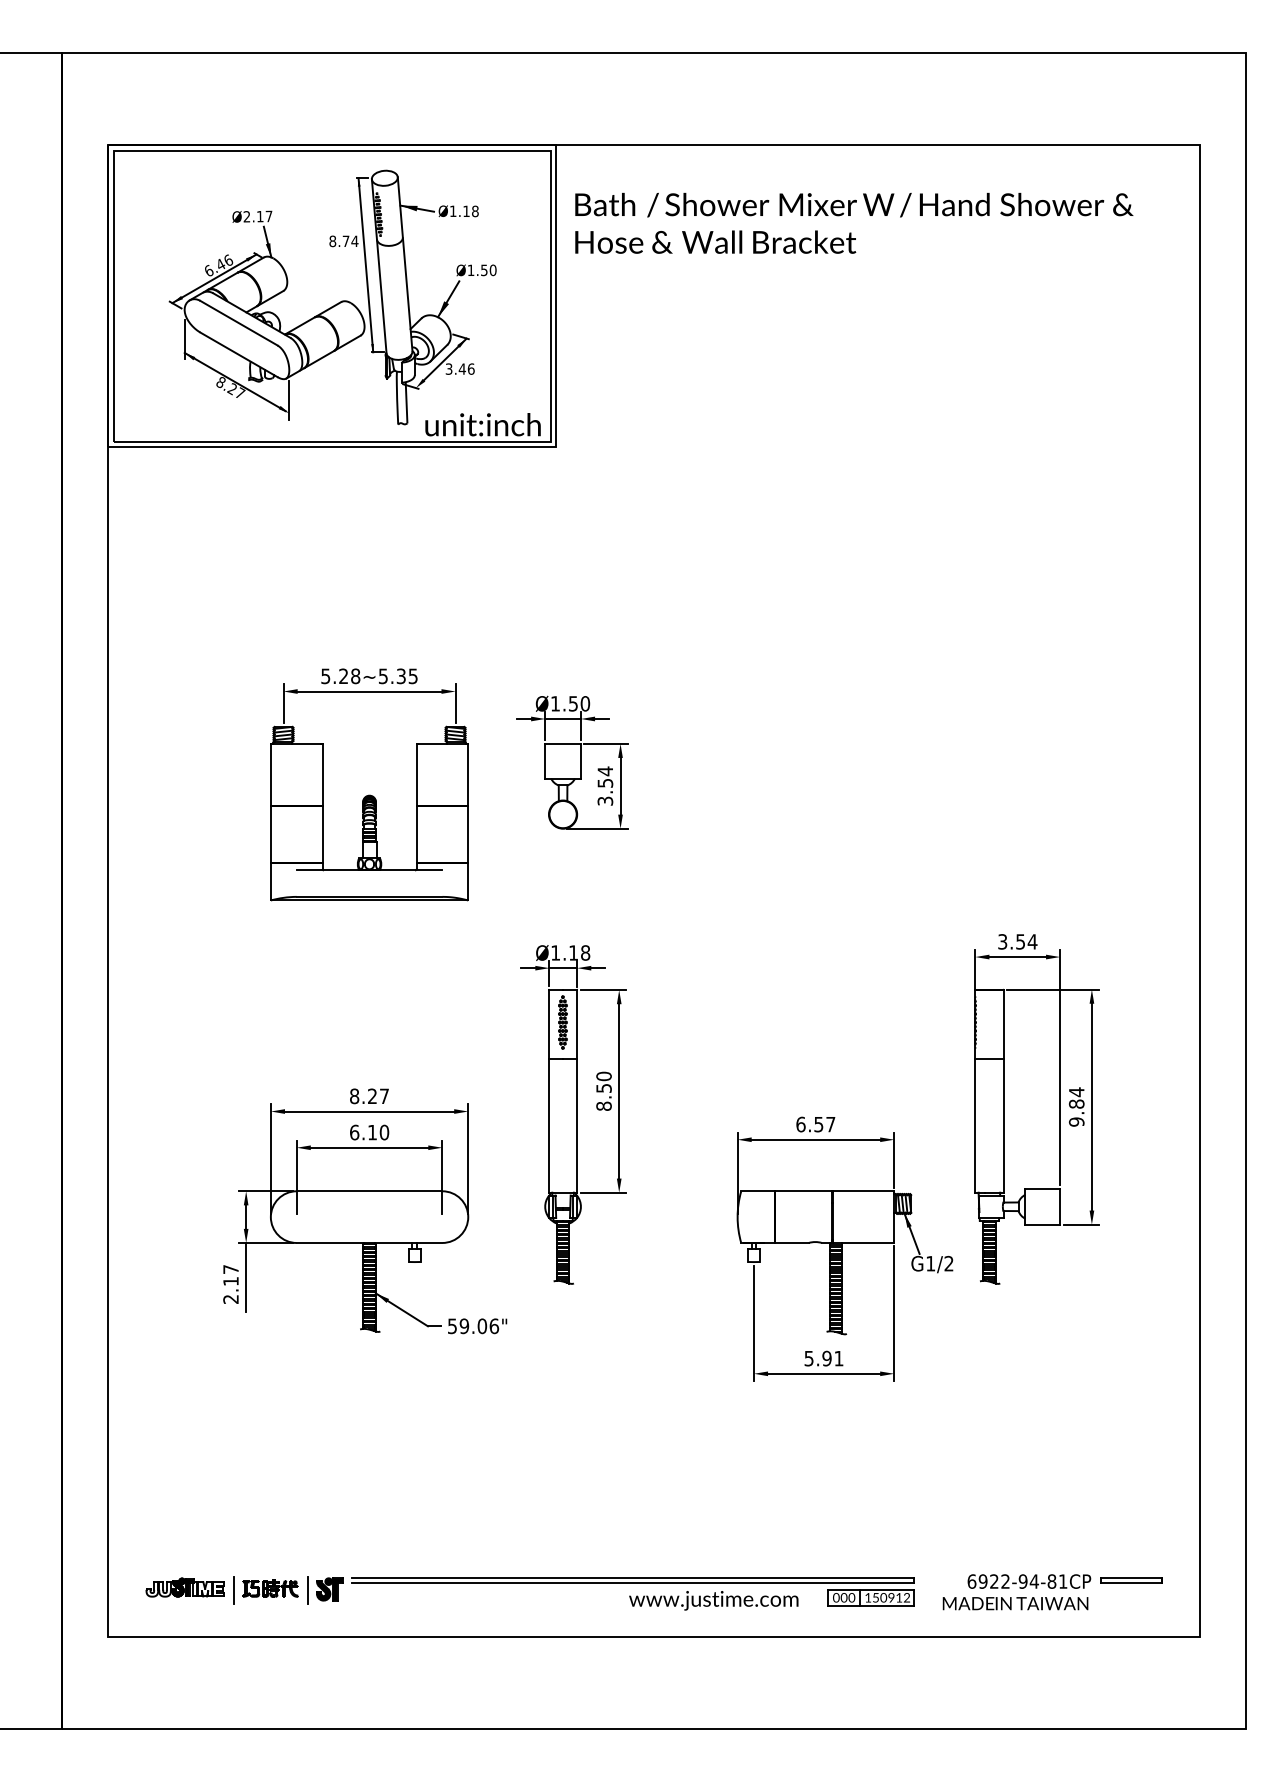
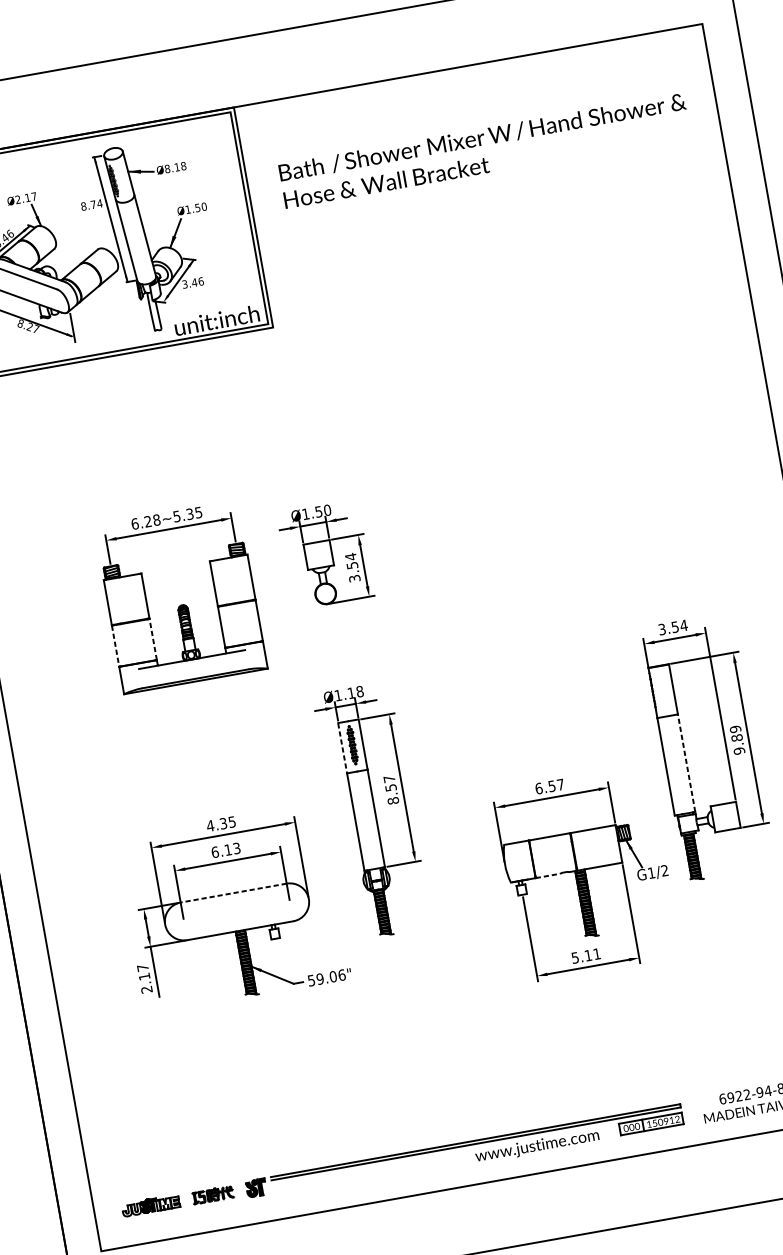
text: (452, 211) -> (167, 169), Ø1.18 -> Ø8.18
text: (854, 222) -> (485, 150), moved
text: (325, 676) -> (134, 524), 5.28~5.35 -> 6.28~5.35
line: (322, 834) -> (153, 639), solid -> dashed
line: (270, 835) -> (115, 646), solid -> dashed
line: (548, 1024) -> (342, 748), solid -> dashed
text: (603, 1076) -> (389, 779), 8.50 -> 8.57
text: (1076, 1092) -> (735, 729), 9.84 -> 9.89
text: (368, 1096) -> (220, 824), 8.27 -> 4.35
line: (1003, 1125) -> (686, 763), solid -> dashed
text: (384, 1132) -> (236, 848), 6.10 -> 6.13
line: (369, 1191) -> (233, 893), solid -> dashed
line: (792, 1242) -> (548, 875), solid -> dashed
text: (826, 1358) -> (587, 955), 5.91 -> 5.11
line: (234, 1589) -> (187, 1200), removed
line: (307, 1589) -> (240, 1190), removed

